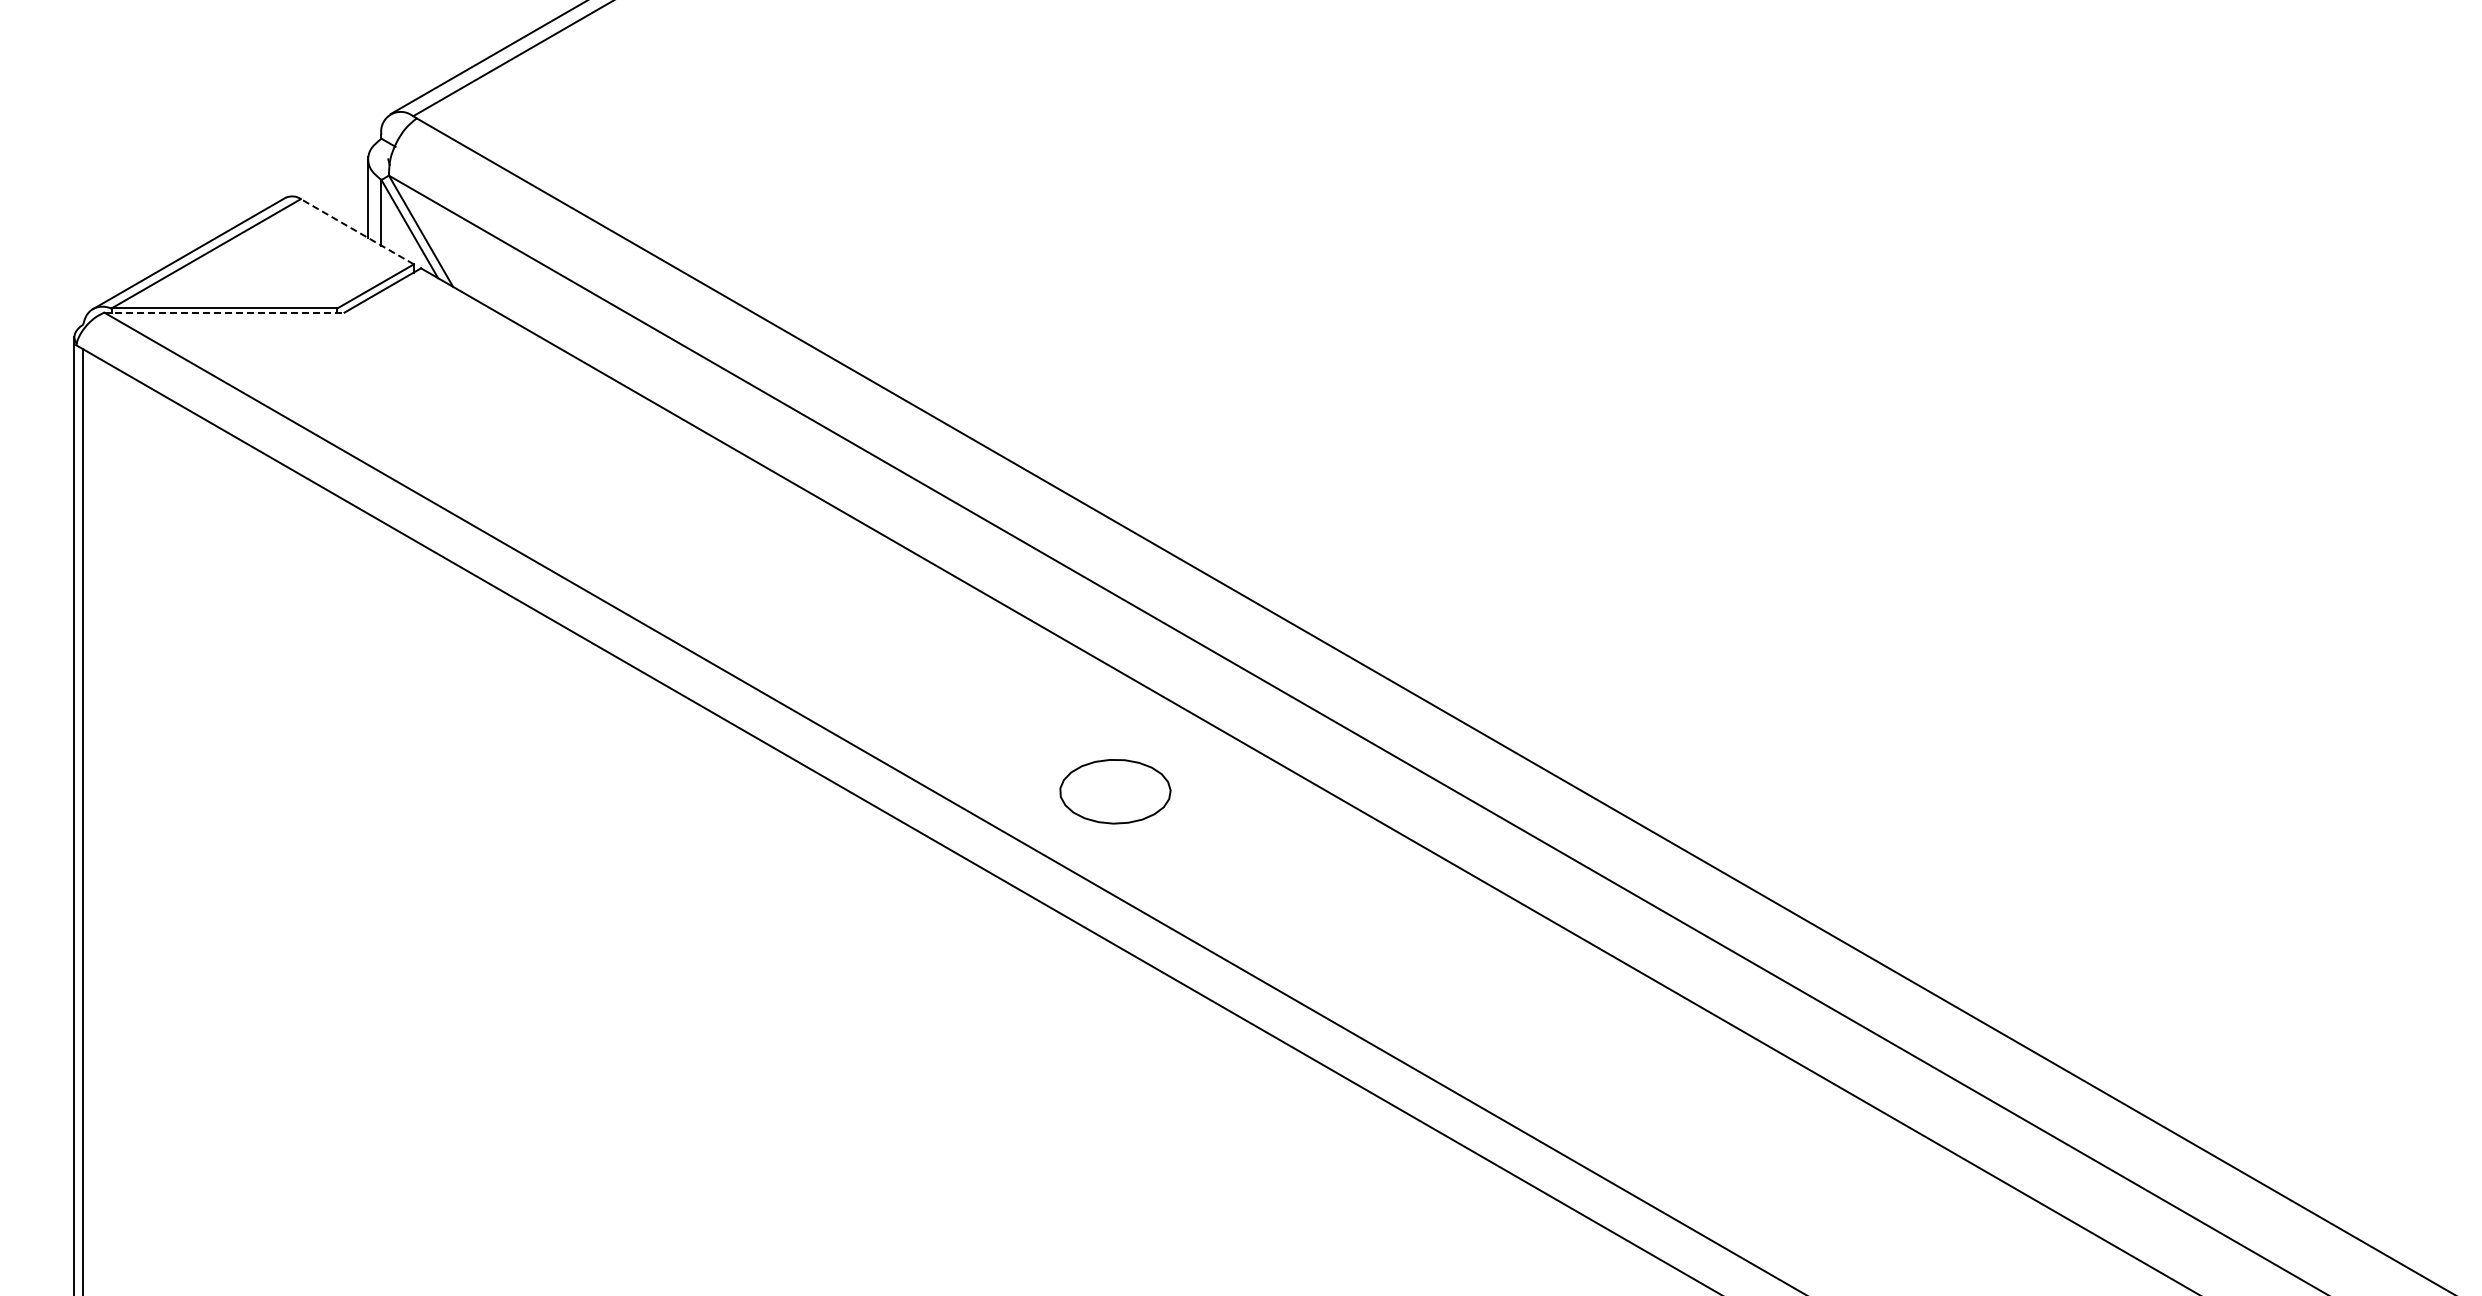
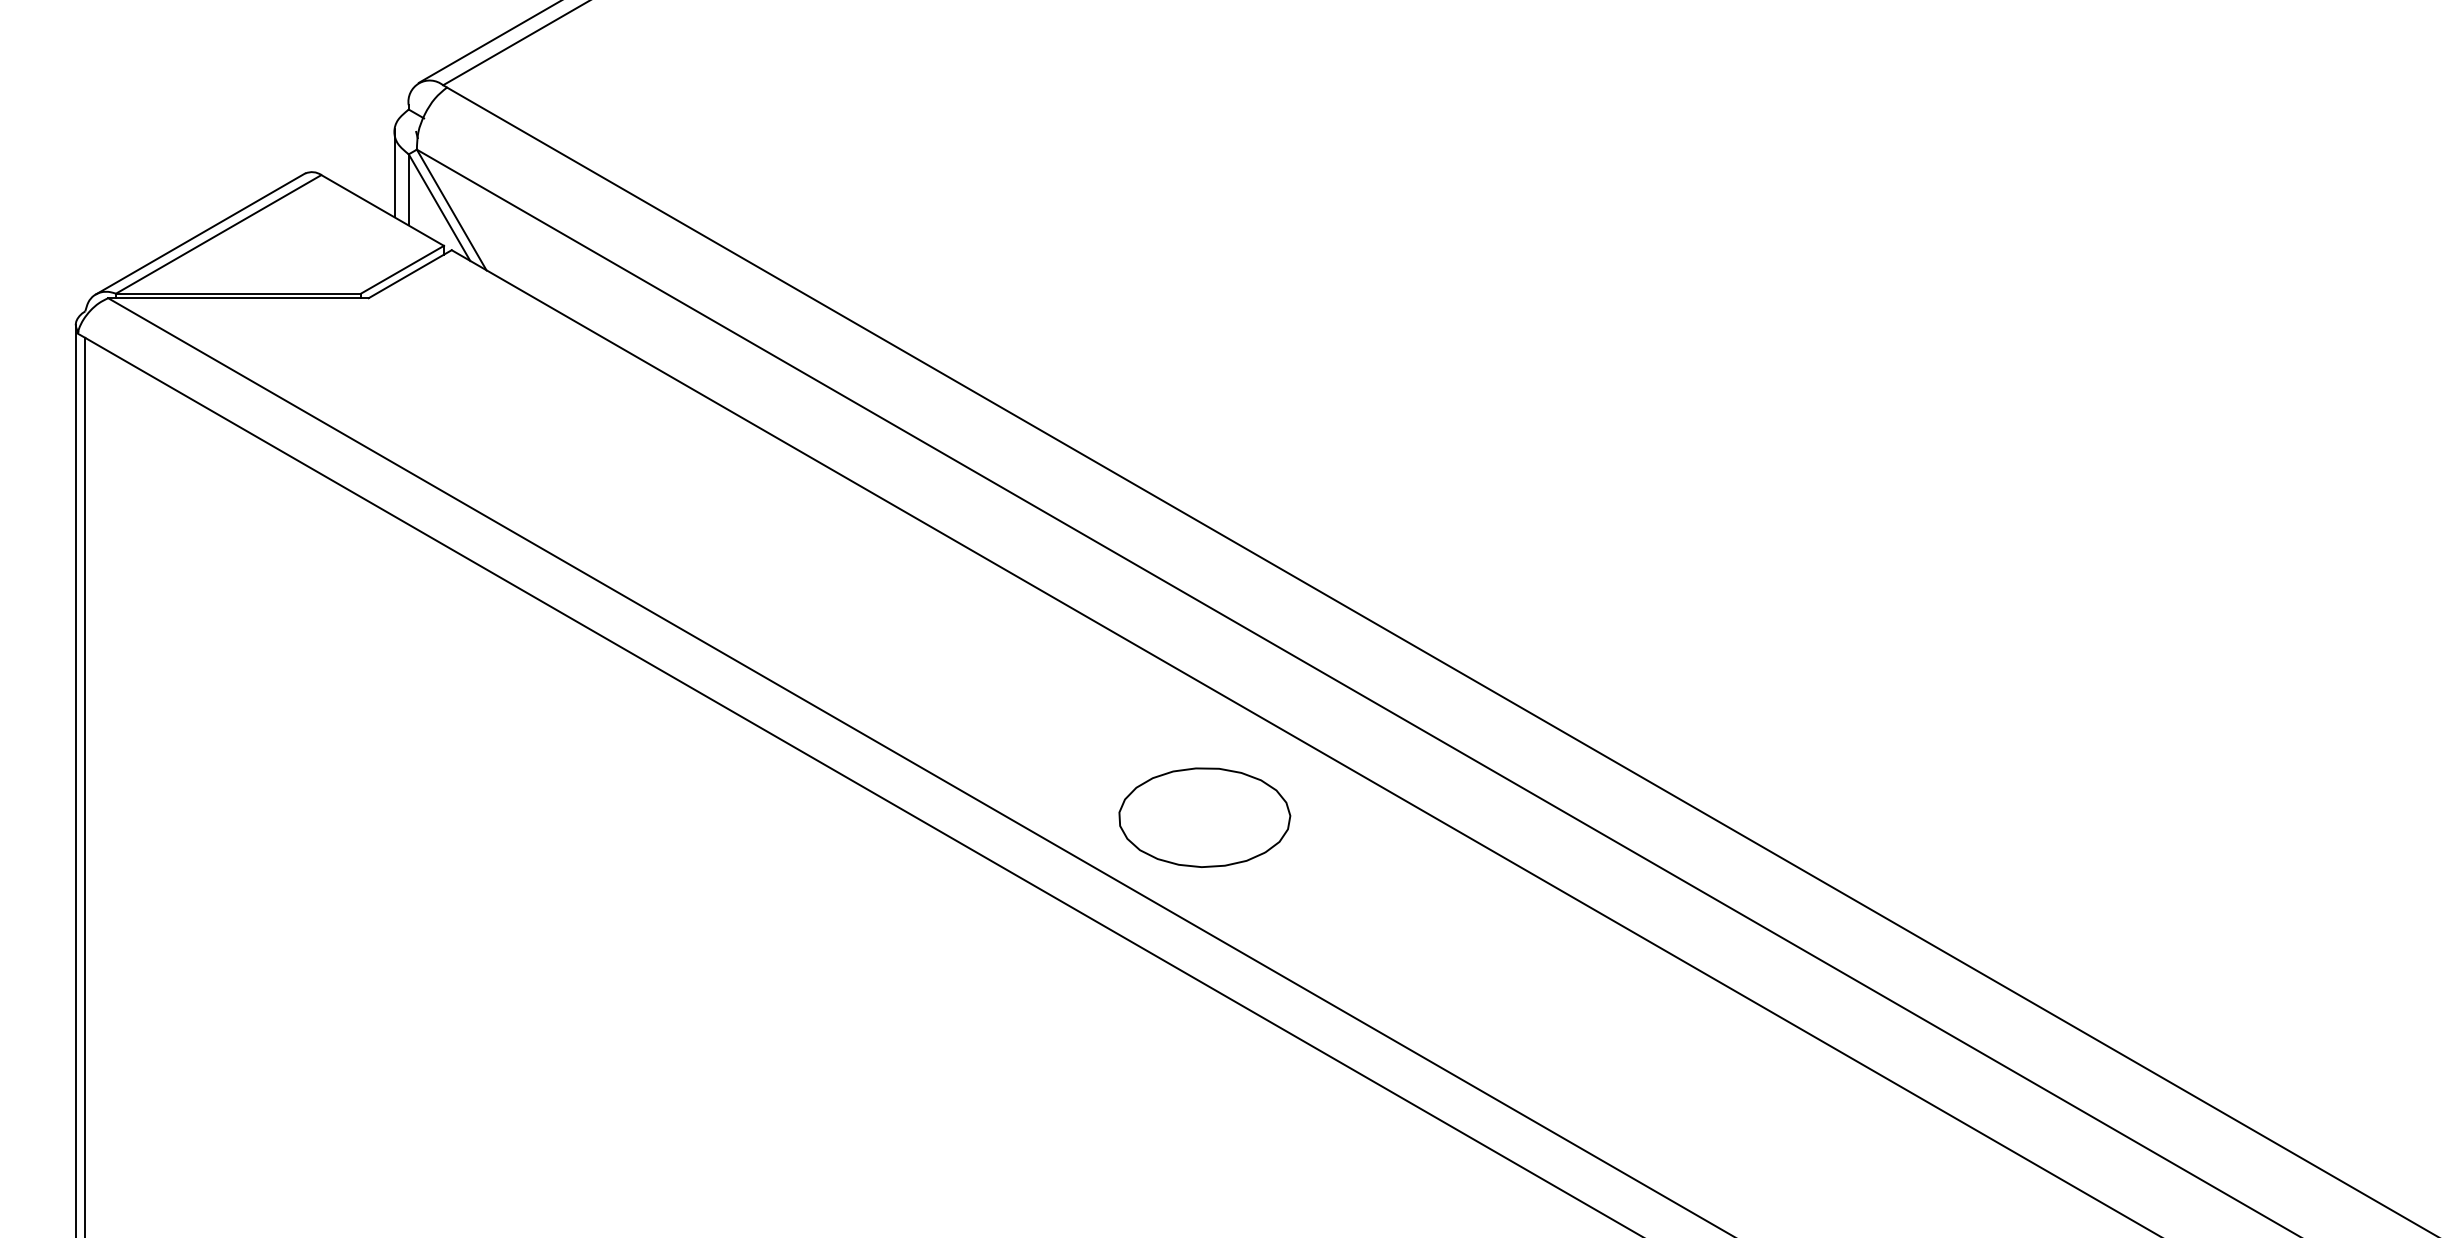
line: (356, 231) -> (381, 210), dashed -> solid
line: (224, 312) -> (238, 298), dashed -> solid
part: (1115, 791) -> (1204, 817), size x1.43

